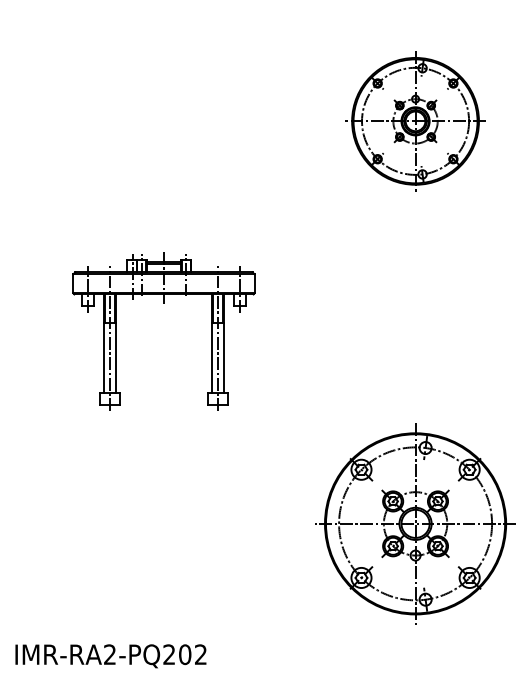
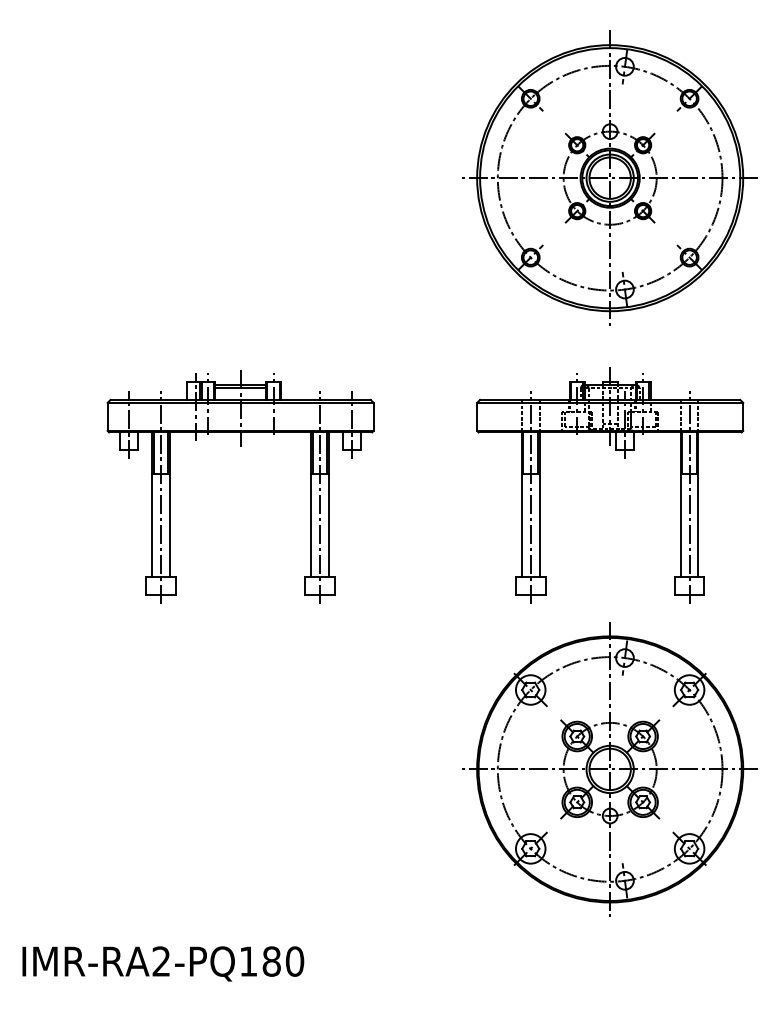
part: (415, 121) -> (610, 178), size x1.43
part: (425, 312) -> (624, 459), added
text: (185, 654) -> (272, 961), IMR-RA2-PQ202 -> IMR-RA2-PQ180

